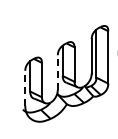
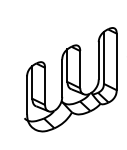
line: (57, 72) -> (61, 78), dashed -> solid
line: (25, 87) -> (27, 94), dashed -> solid

